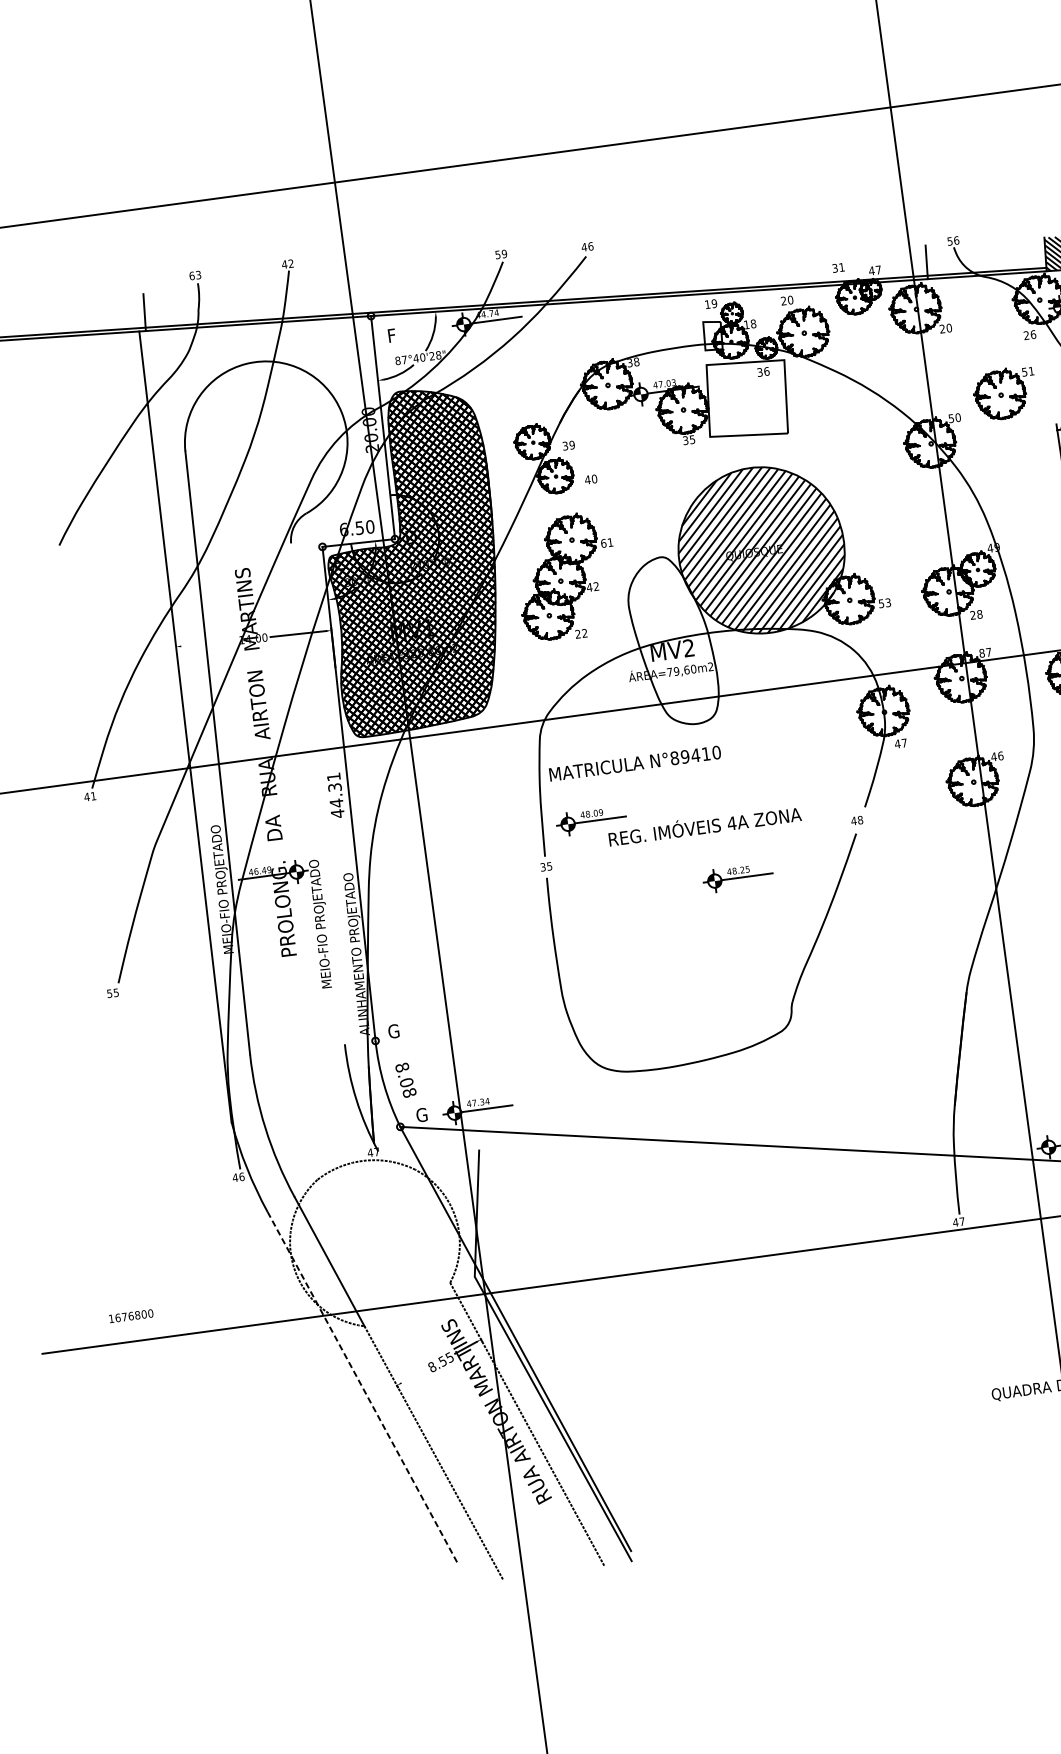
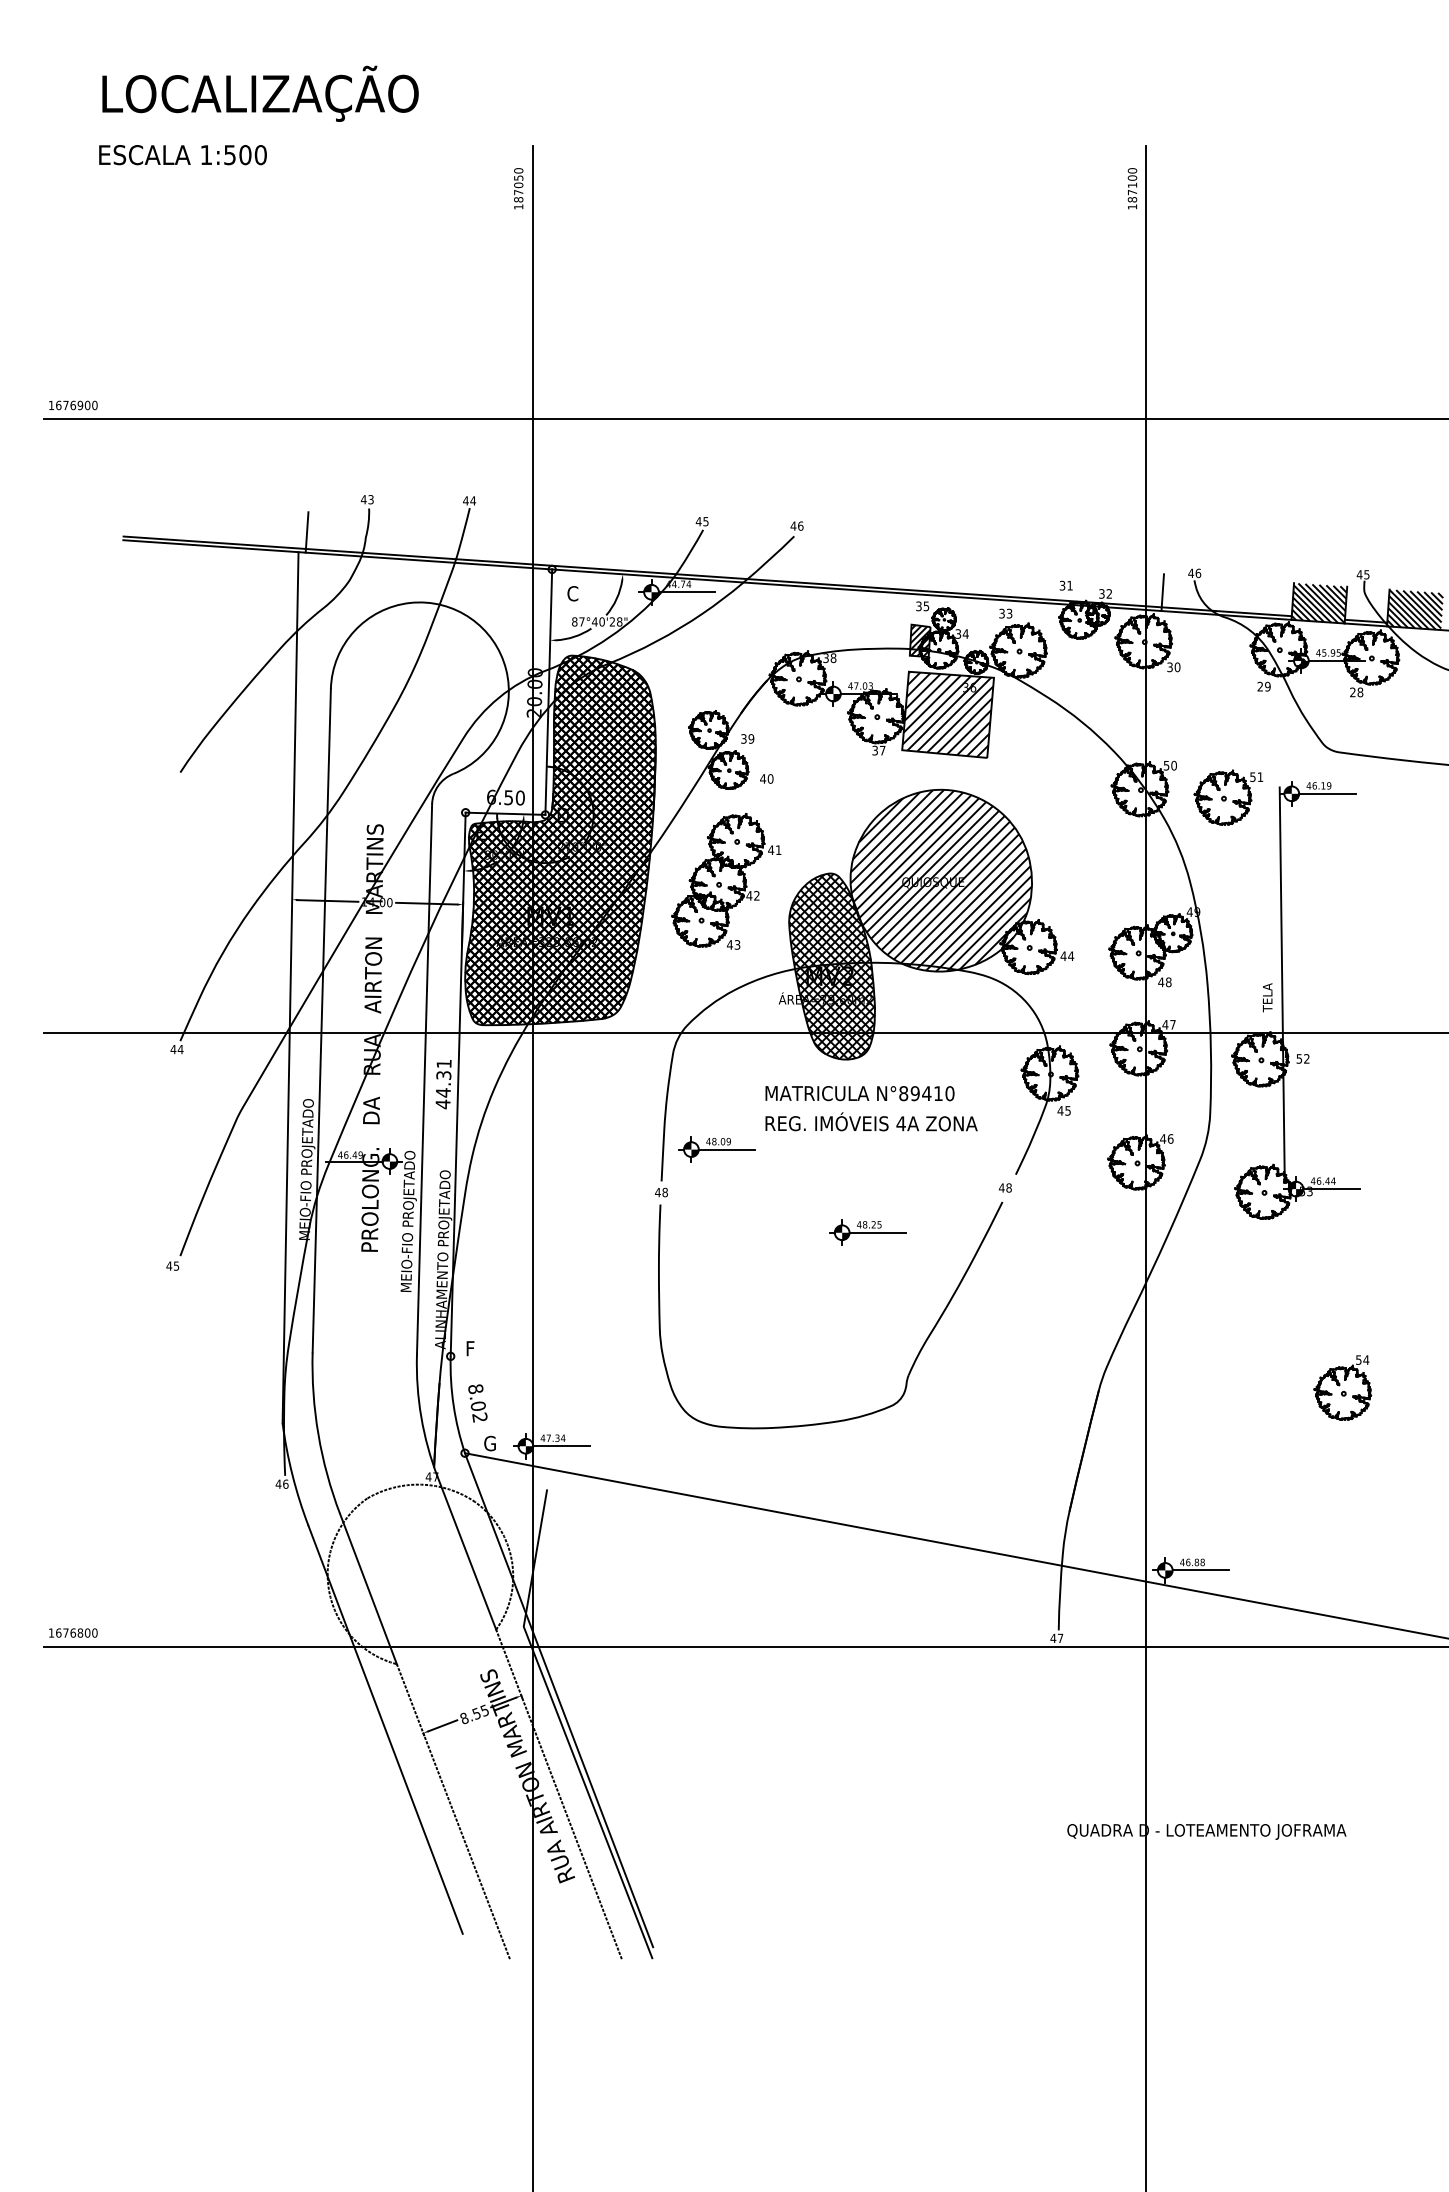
text: (950, 241) -> (1191, 573), 56 -> 46
text: (500, 254) -> (701, 521), 59 -> 45
text: (291, 263) -> (473, 500), 42 -> 44
text: (874, 270) -> (1105, 593), 47 -> 32
text: (191, 275) -> (363, 499), 63 -> 43
text: (786, 300) -> (1005, 613), 20 -> 33
text: (710, 304) -> (922, 606), 19 -> 35
text: (749, 323) -> (961, 633), 18 -> 34
text: (942, 329) -> (1169, 667), 20 -> 30
text: (1033, 334) -> (1267, 686), 26 -> 29
text: (392, 335) -> (572, 593), F -> C
hatch: (713, 335) -> (920, 640), added
part: (1005, 393) -> (1228, 797), moved
hatch: (746, 399) -> (947, 714), added
text: (692, 439) -> (882, 750), 35 -> 37
text: (603, 543) -> (770, 850), 61 -> 41
text: (885, 603) -> (1067, 956), 53 -> 44
text: (973, 615) -> (1161, 982), 28 -> 48
text: (581, 633) -> (733, 944), 22 -> 43
hatch: (672, 641) -> (831, 966), added
line: (208, 643) -> (327, 900), added
text: (982, 653) -> (1165, 1024), 87 -> 47
text: (903, 742) -> (1067, 1110), 47 -> 45
text: (634, 763) -> (859, 1093), moved
line: (317, 793) -> (424, 1079), added
text: (93, 796) -> (180, 1049), 41 -> 44
text: (704, 825) -> (871, 1121), moved
text: (546, 866) -> (661, 1192), 35 -> 48
text: (109, 993) -> (169, 1265), 55 -> 45
text: (393, 1031) -> (471, 1348), G -> F
text: (409, 1092) -> (479, 1417), 8.08 -> 8.02
line: (413, 1216) -> (466, 1552), added
text: (131, 1315) -> (73, 1632), moved
line: (413, 1376) -> (442, 1725), added
line: (362, 1386) -> (385, 1729), dashed -> solid

